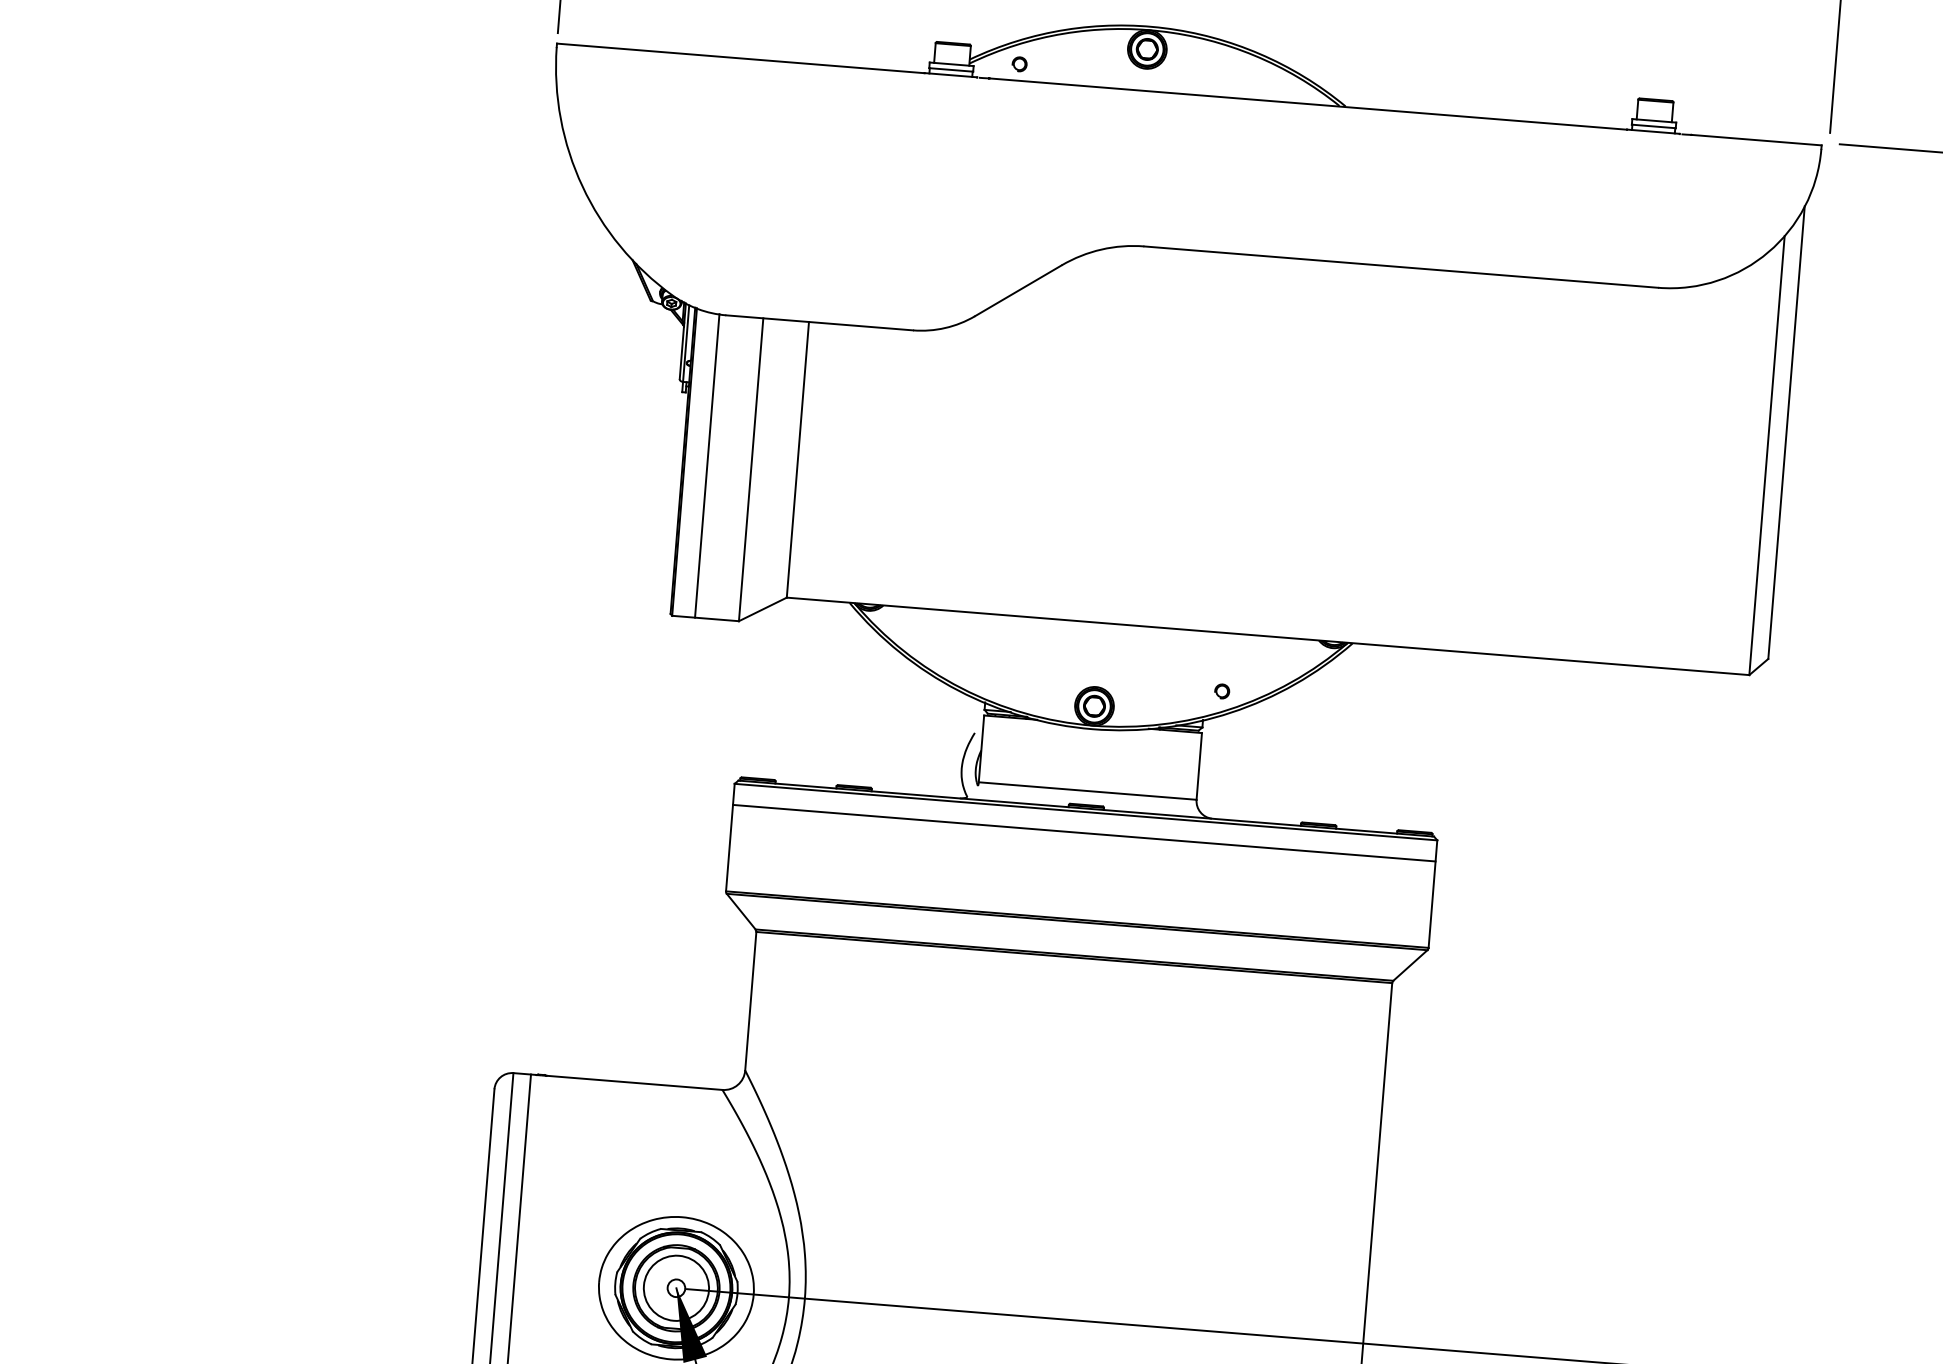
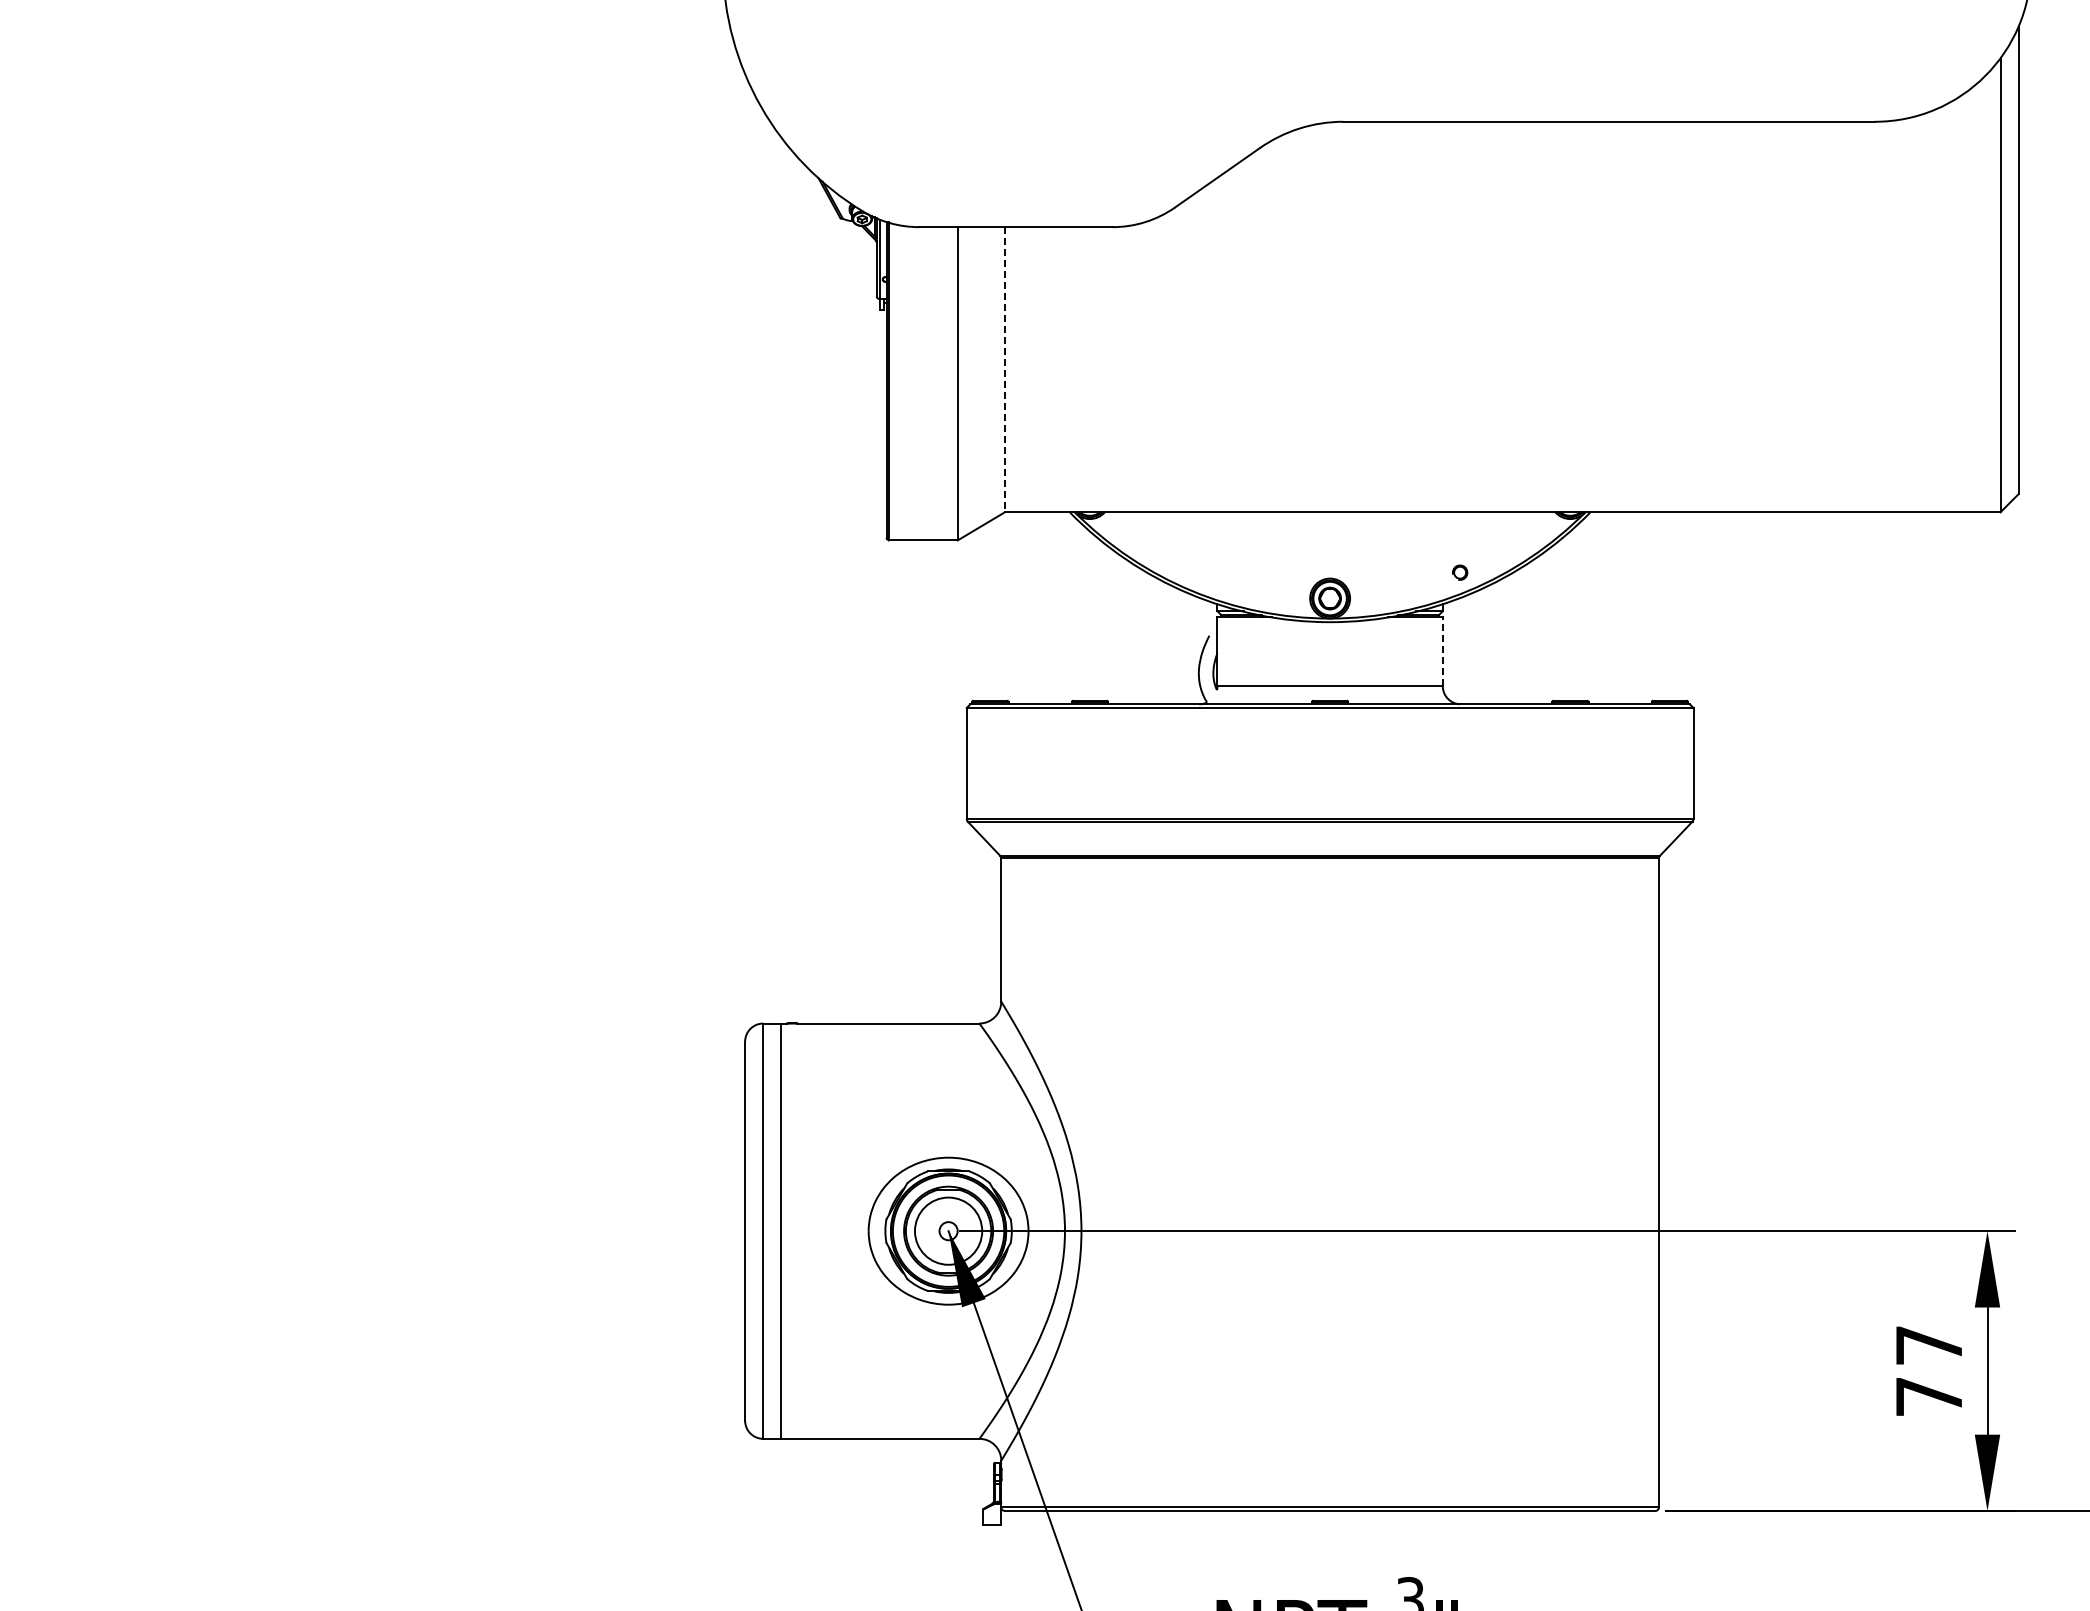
line: (797, 459) -> (1004, 369), solid -> dashed
line: (707, 465) -> (912, 383), removed
line: (1199, 766) -> (1442, 651), solid -> dashed
line: (1083, 832) -> (1329, 729), removed

